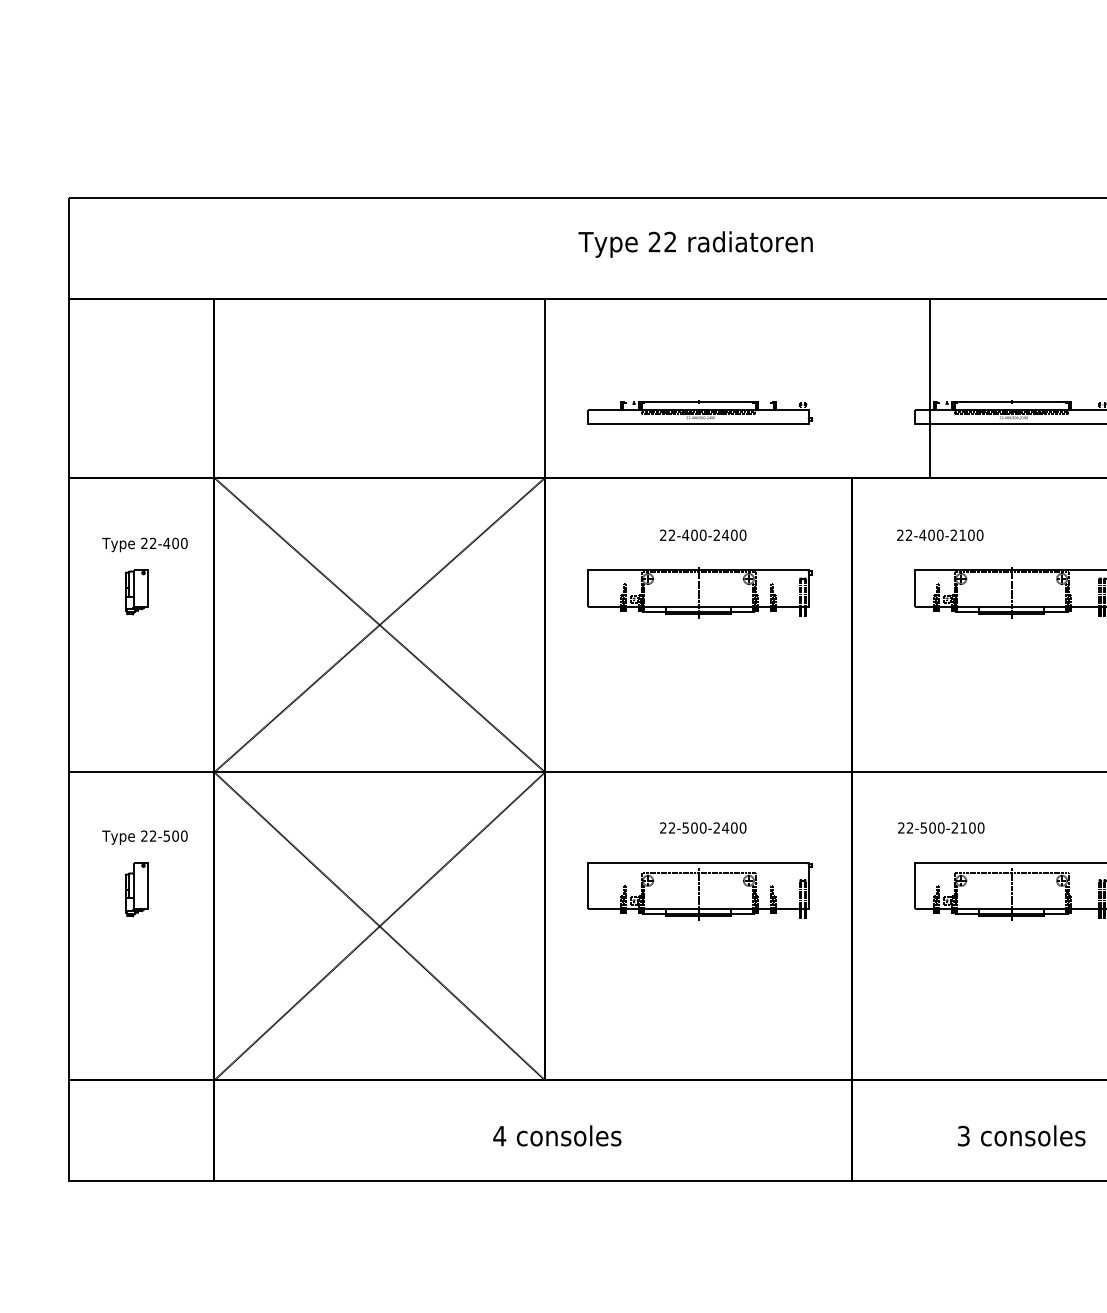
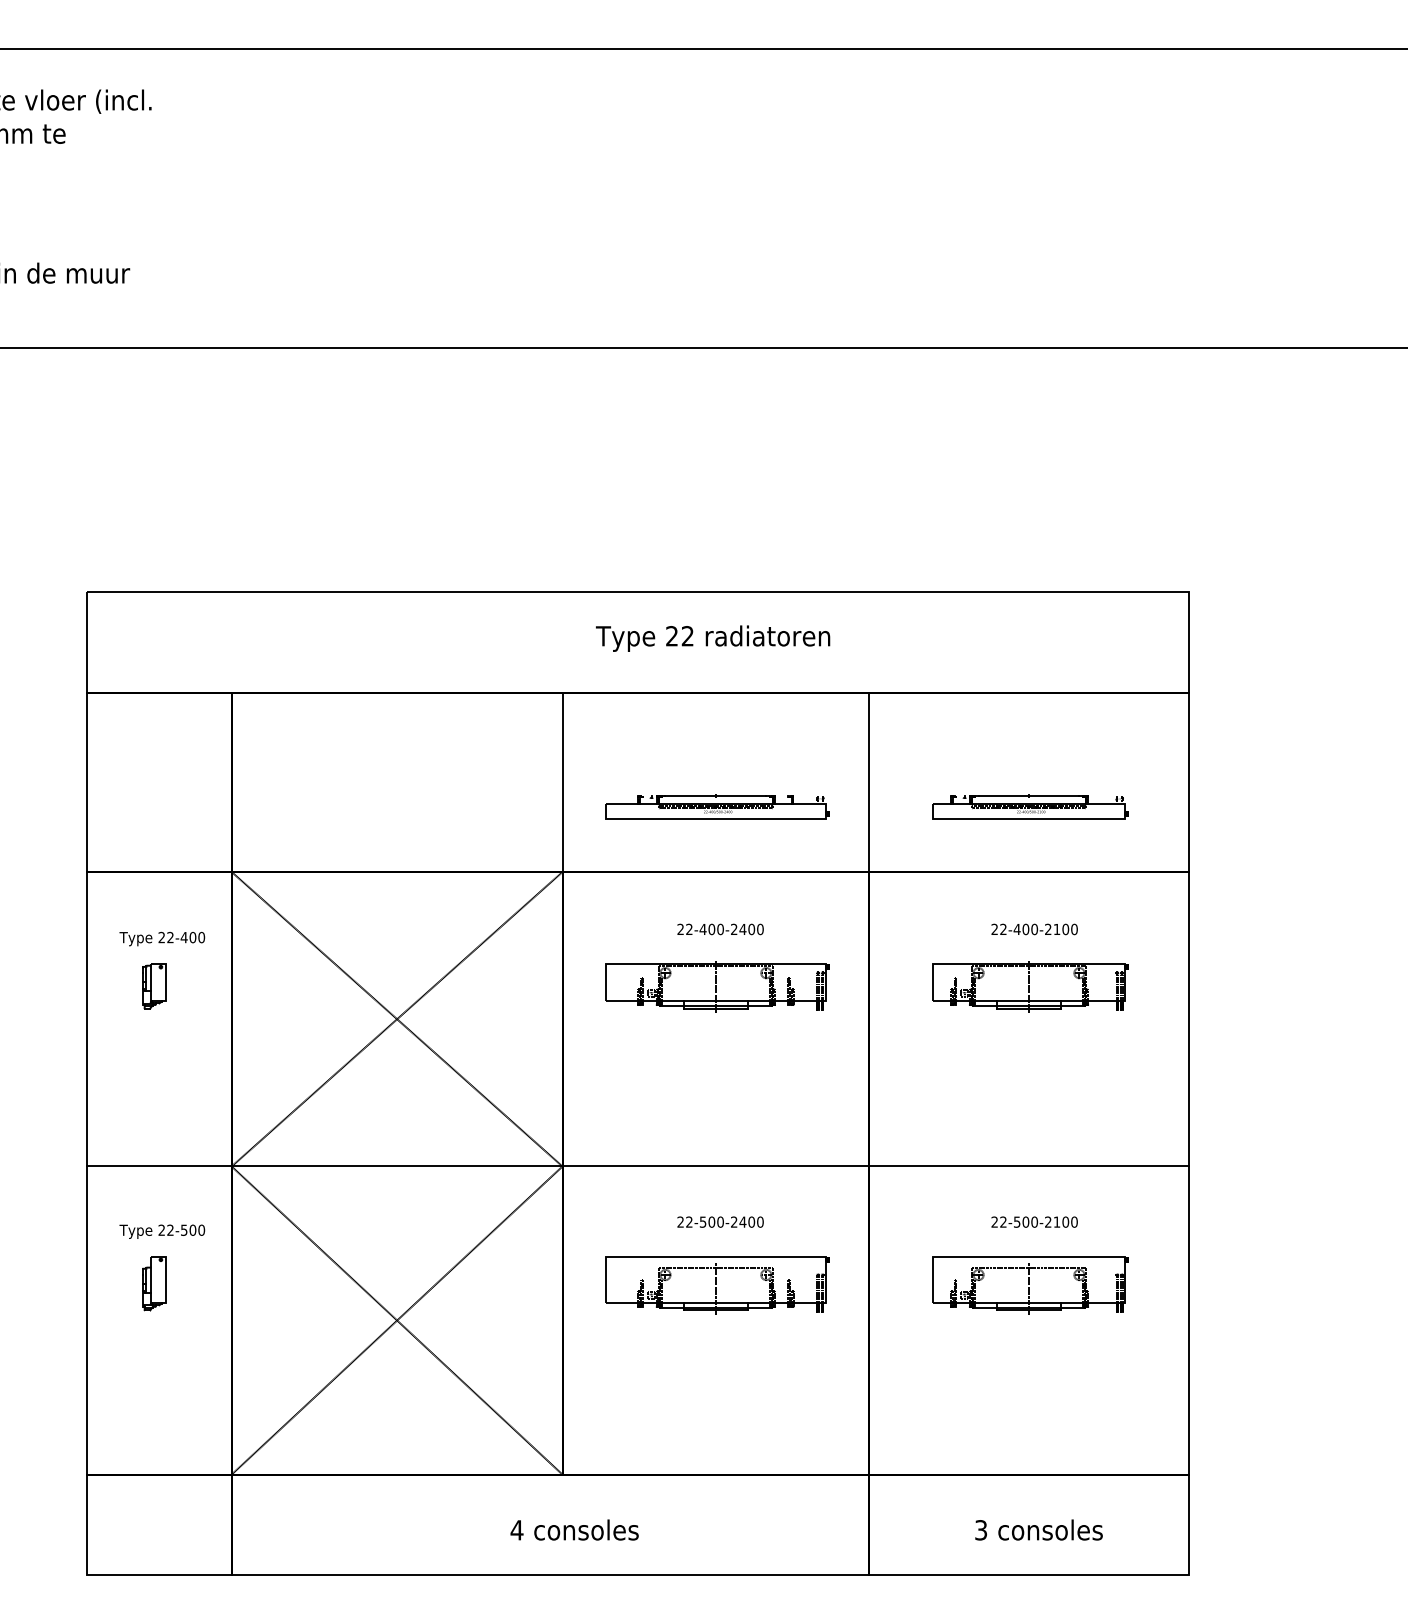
line: (930, 388) -> (869, 782), moved
text: (940, 535) -> (1034, 929), moved
text: (941, 827) -> (1034, 1221), moved

